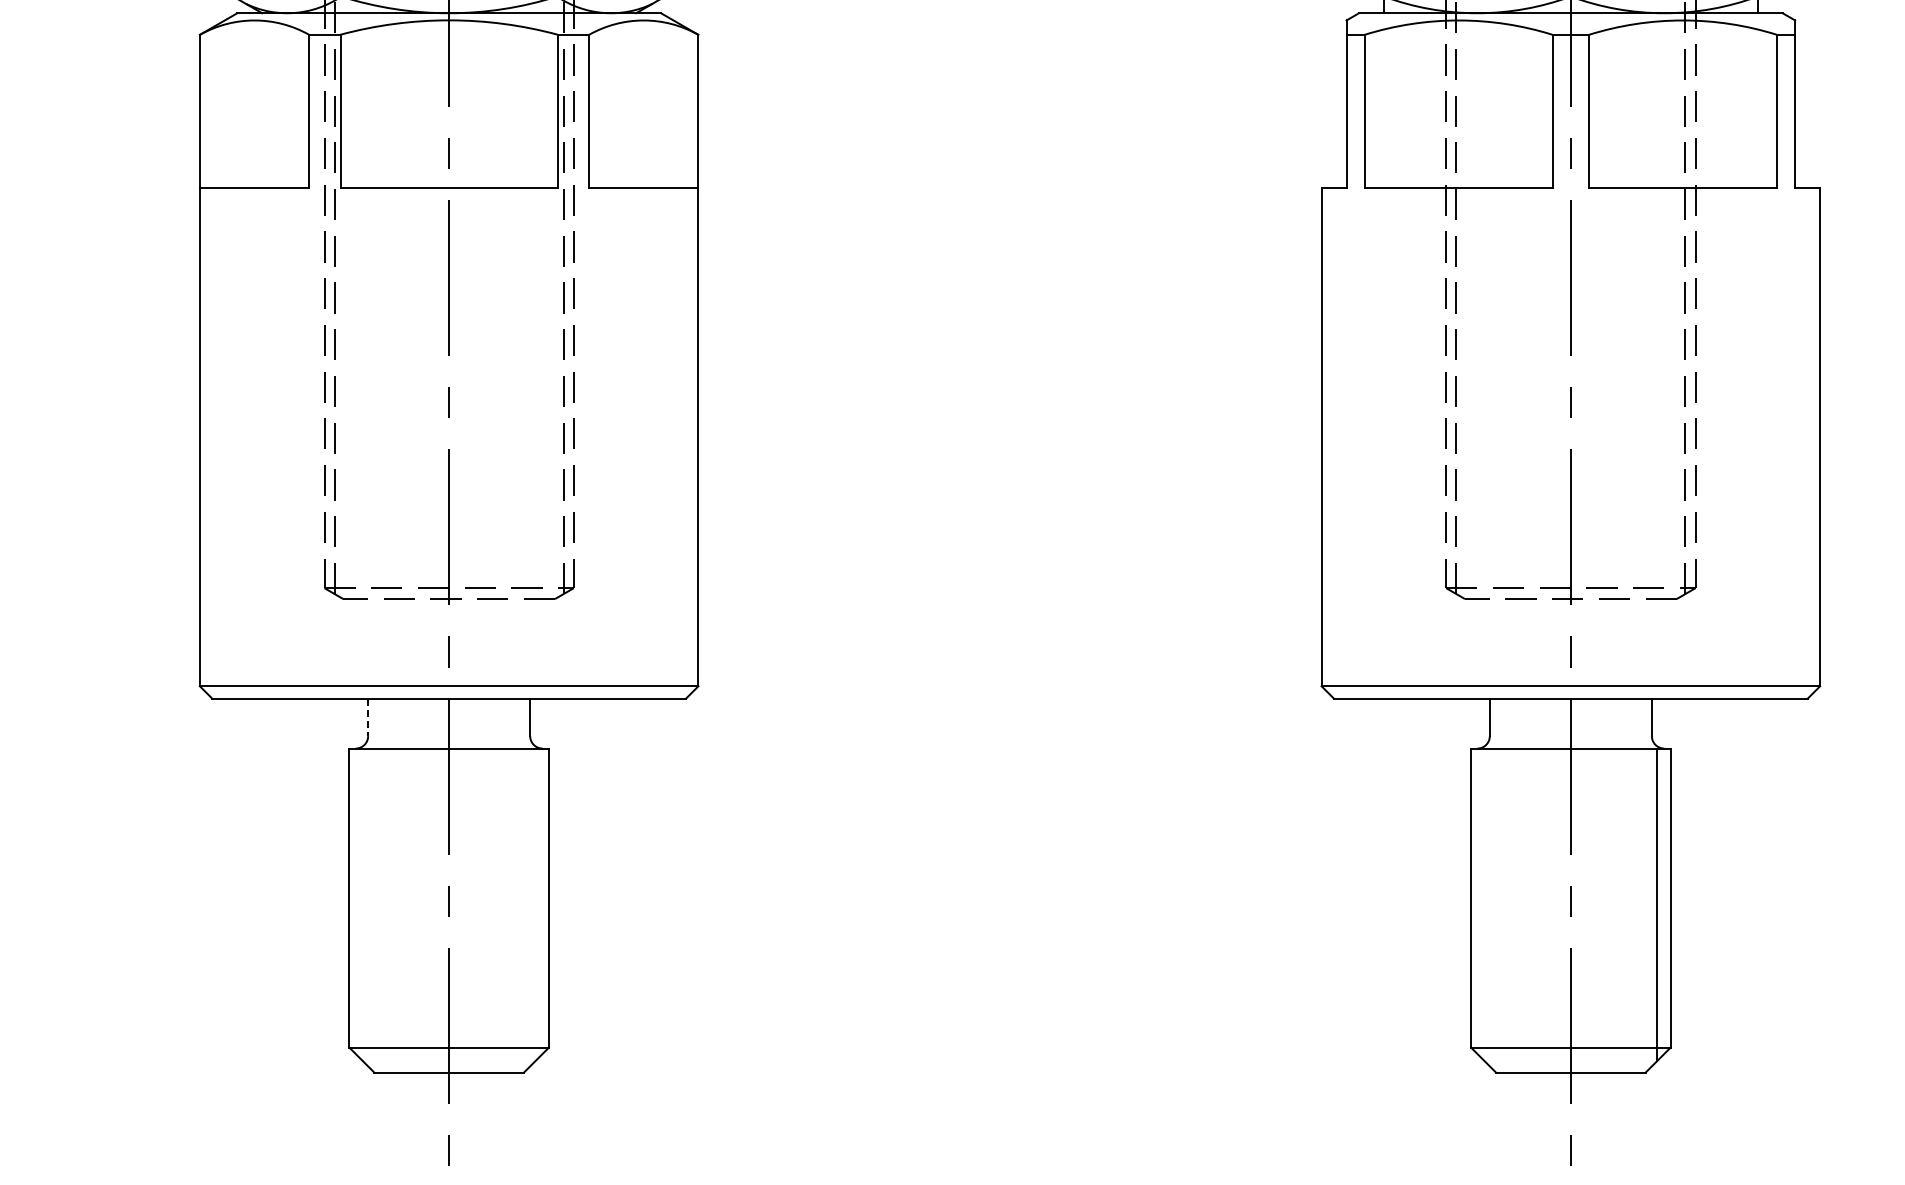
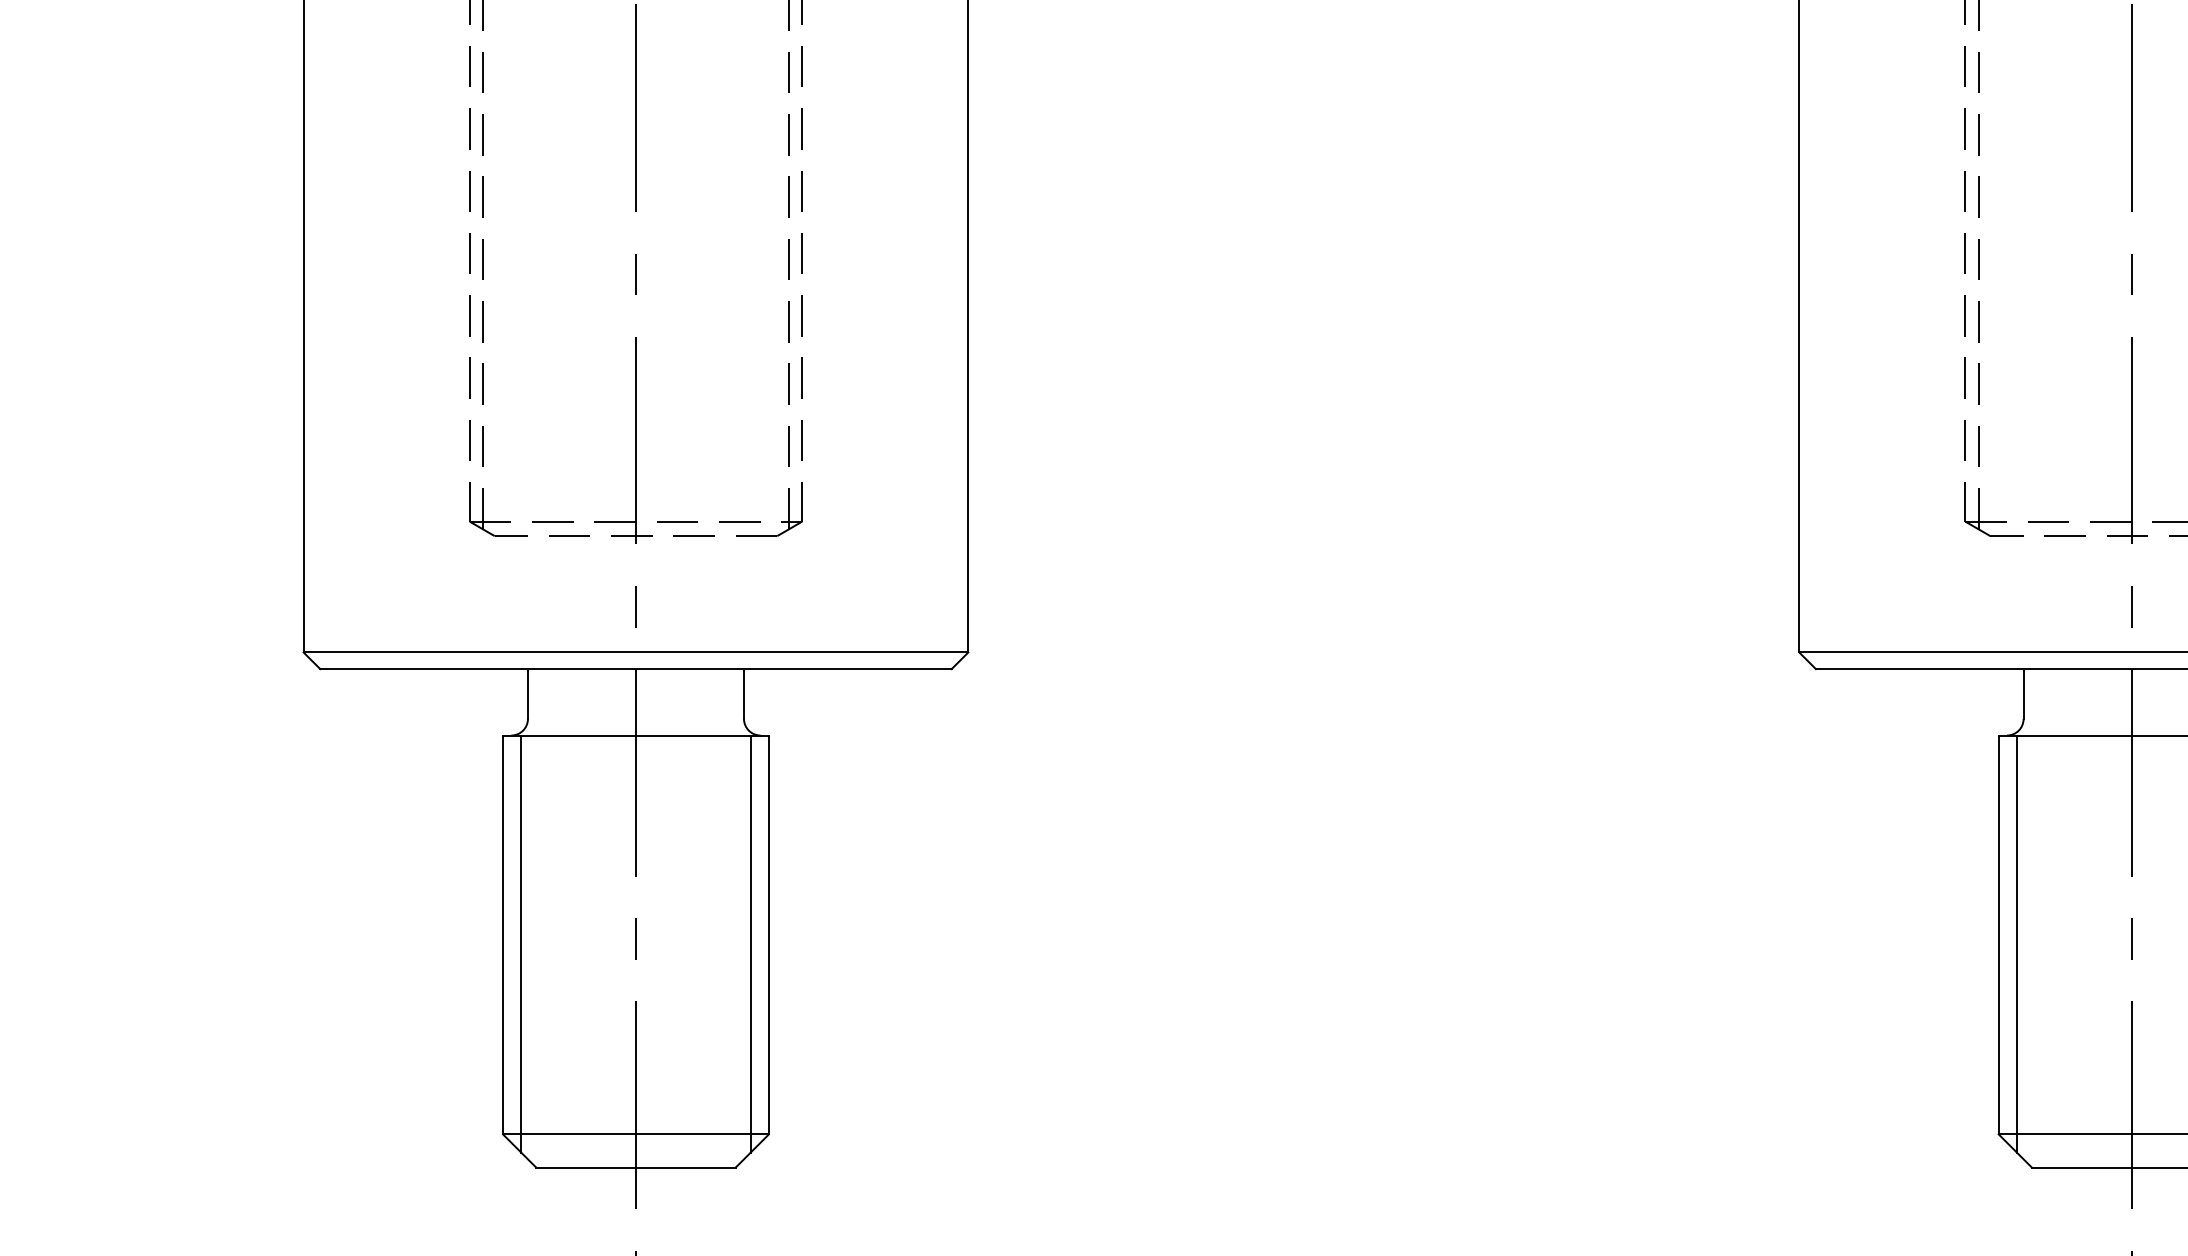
line: (368, 717) -> (528, 694), dashed -> solid
line: (363, 904) -> (521, 943), added
line: (535, 904) -> (751, 943), added
line: (1484, 904) -> (2016, 943), added

